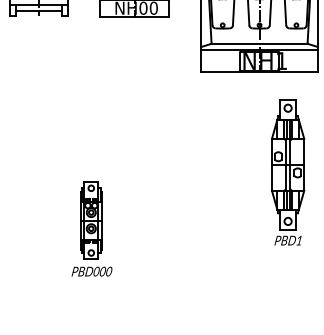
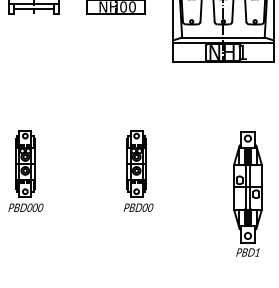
part: (288, 172) -> (248, 193), moved
part: (160, 198) -> (138, 170), added
part: (91, 228) -> (25, 170), moved

